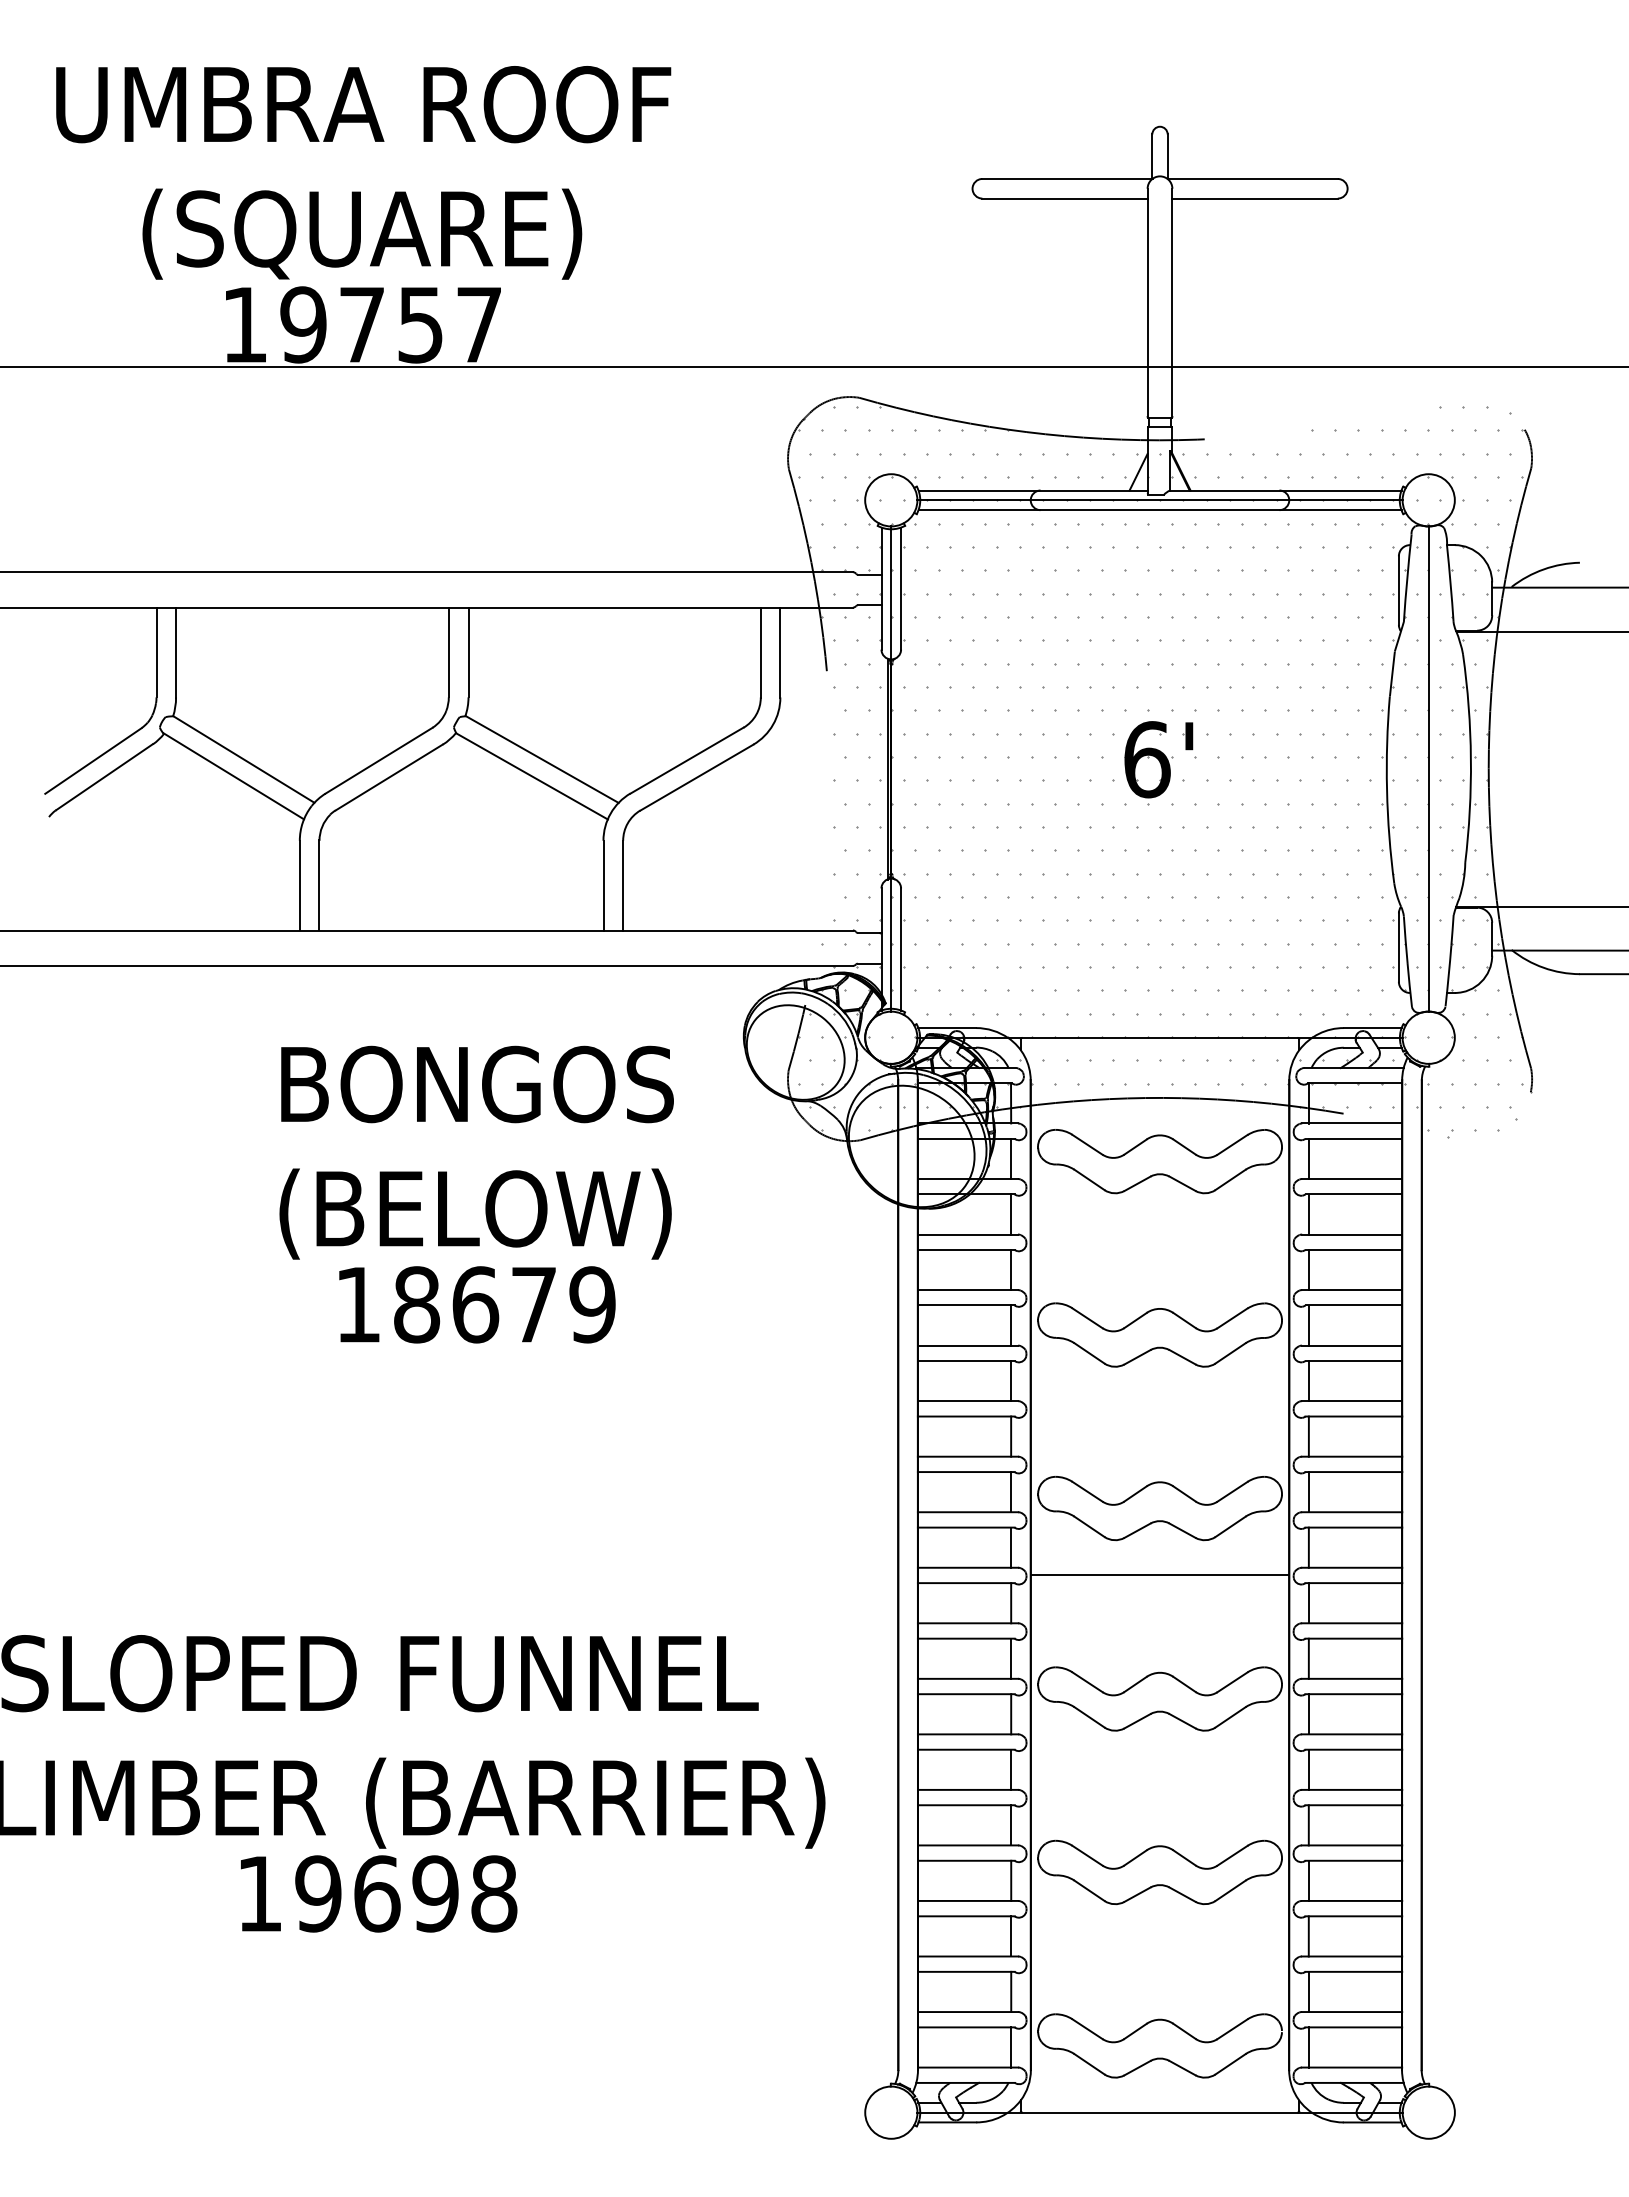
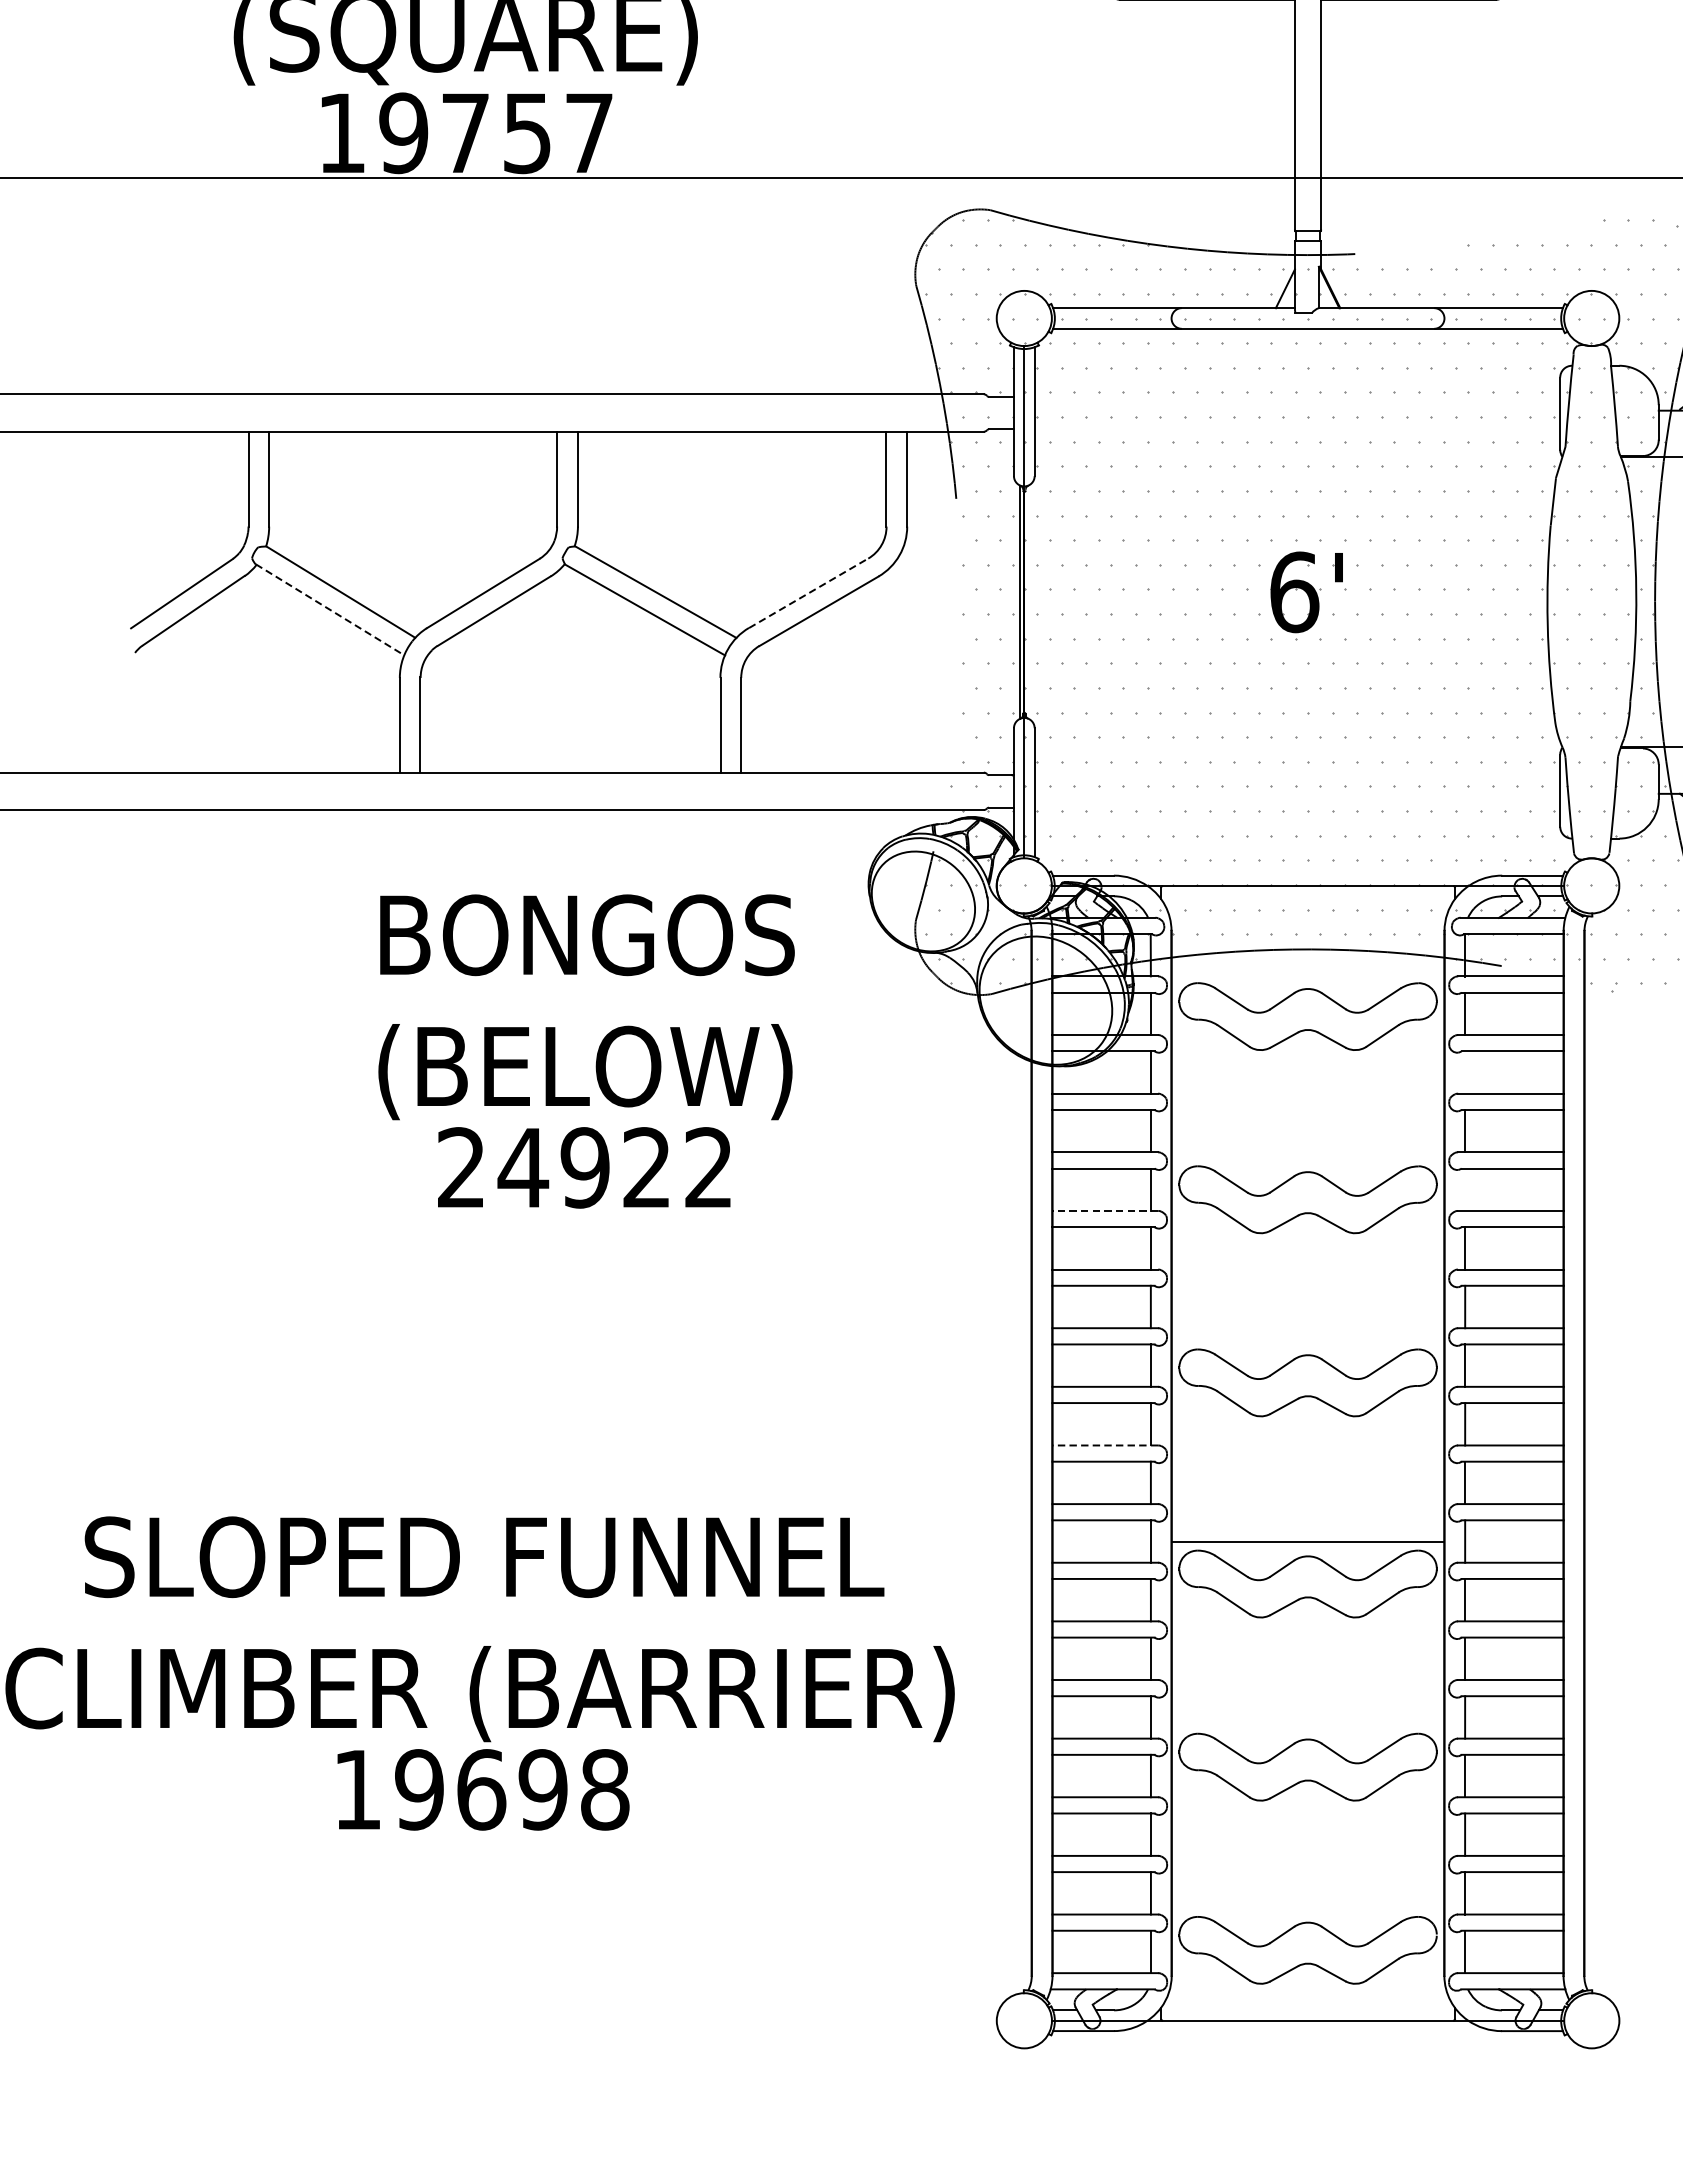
line: (1159, 500) -> (1307, 318), removed
line: (687, 760) -> (809, 593), solid -> dashed
line: (1428, 768) -> (1591, 601), removed
line: (234, 776) -> (330, 610), solid -> dashed
line: (1308, 1214) -> (1464, 1072), removed
text: (475, 1304) -> (585, 1167), 18679 -> 24922
line: (1308, 1325) -> (1464, 1189), removed
line: (967, 1345) -> (1104, 1210), solid -> dashed
line: (967, 1567) -> (1104, 1445), solid -> dashed
line: (1159, 1575) -> (1307, 1542), moved

